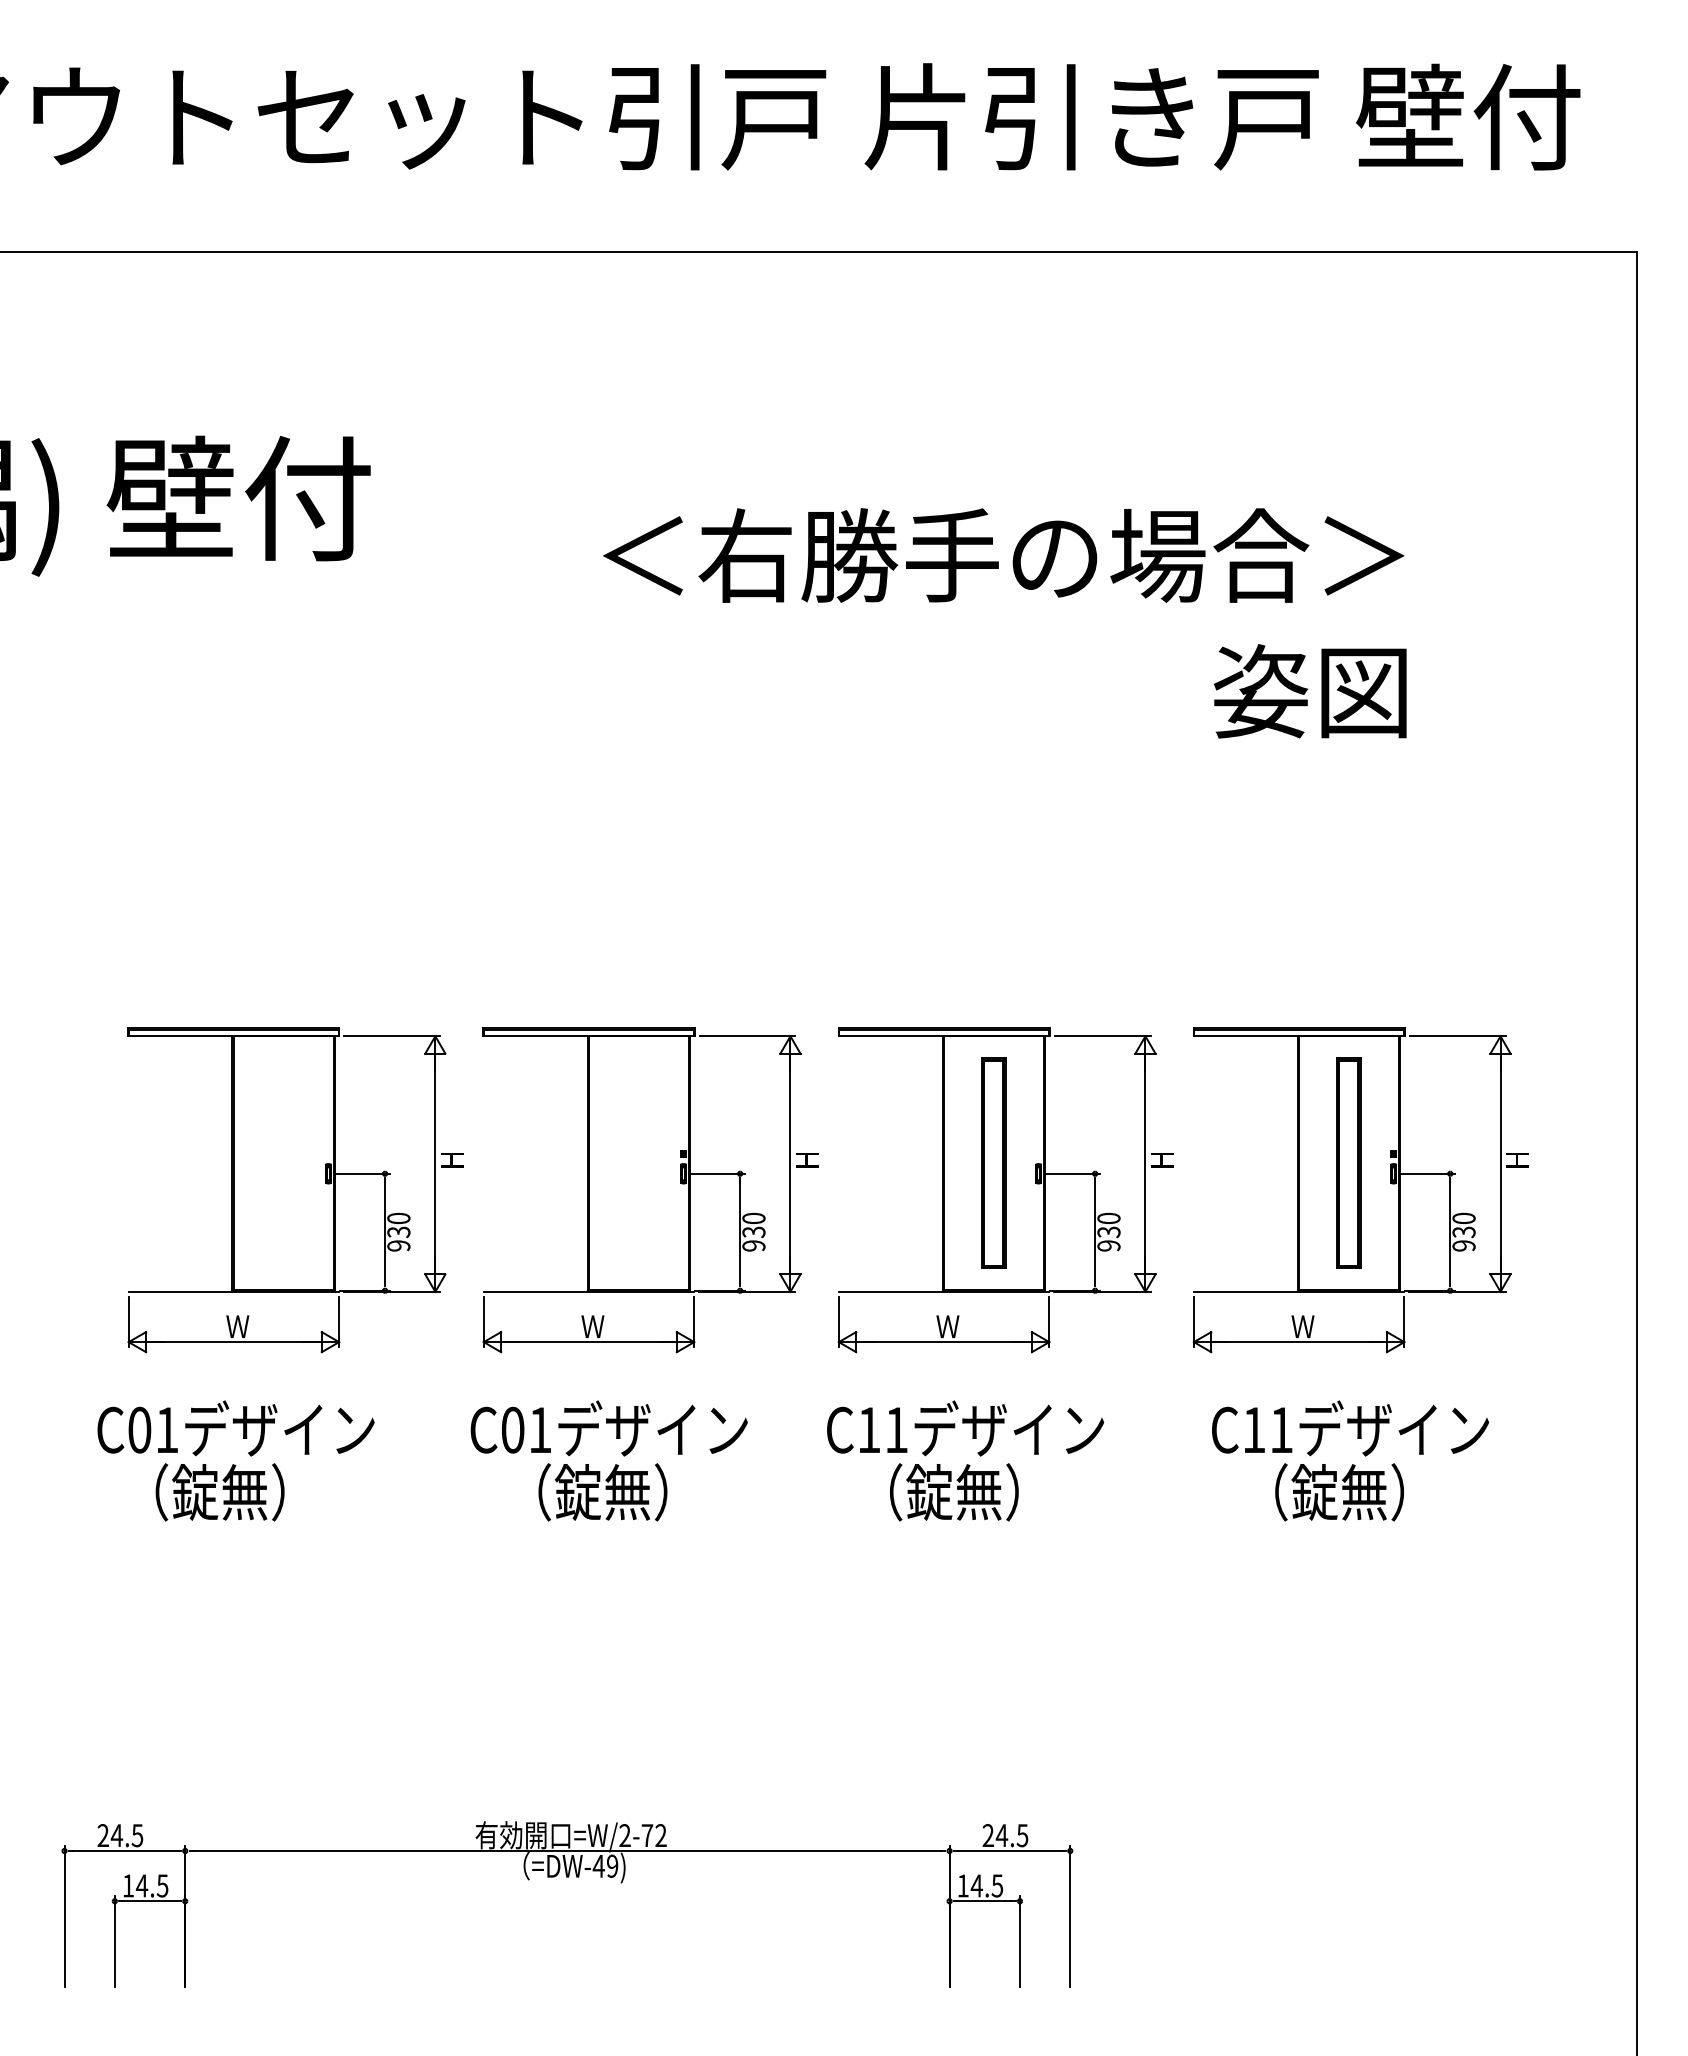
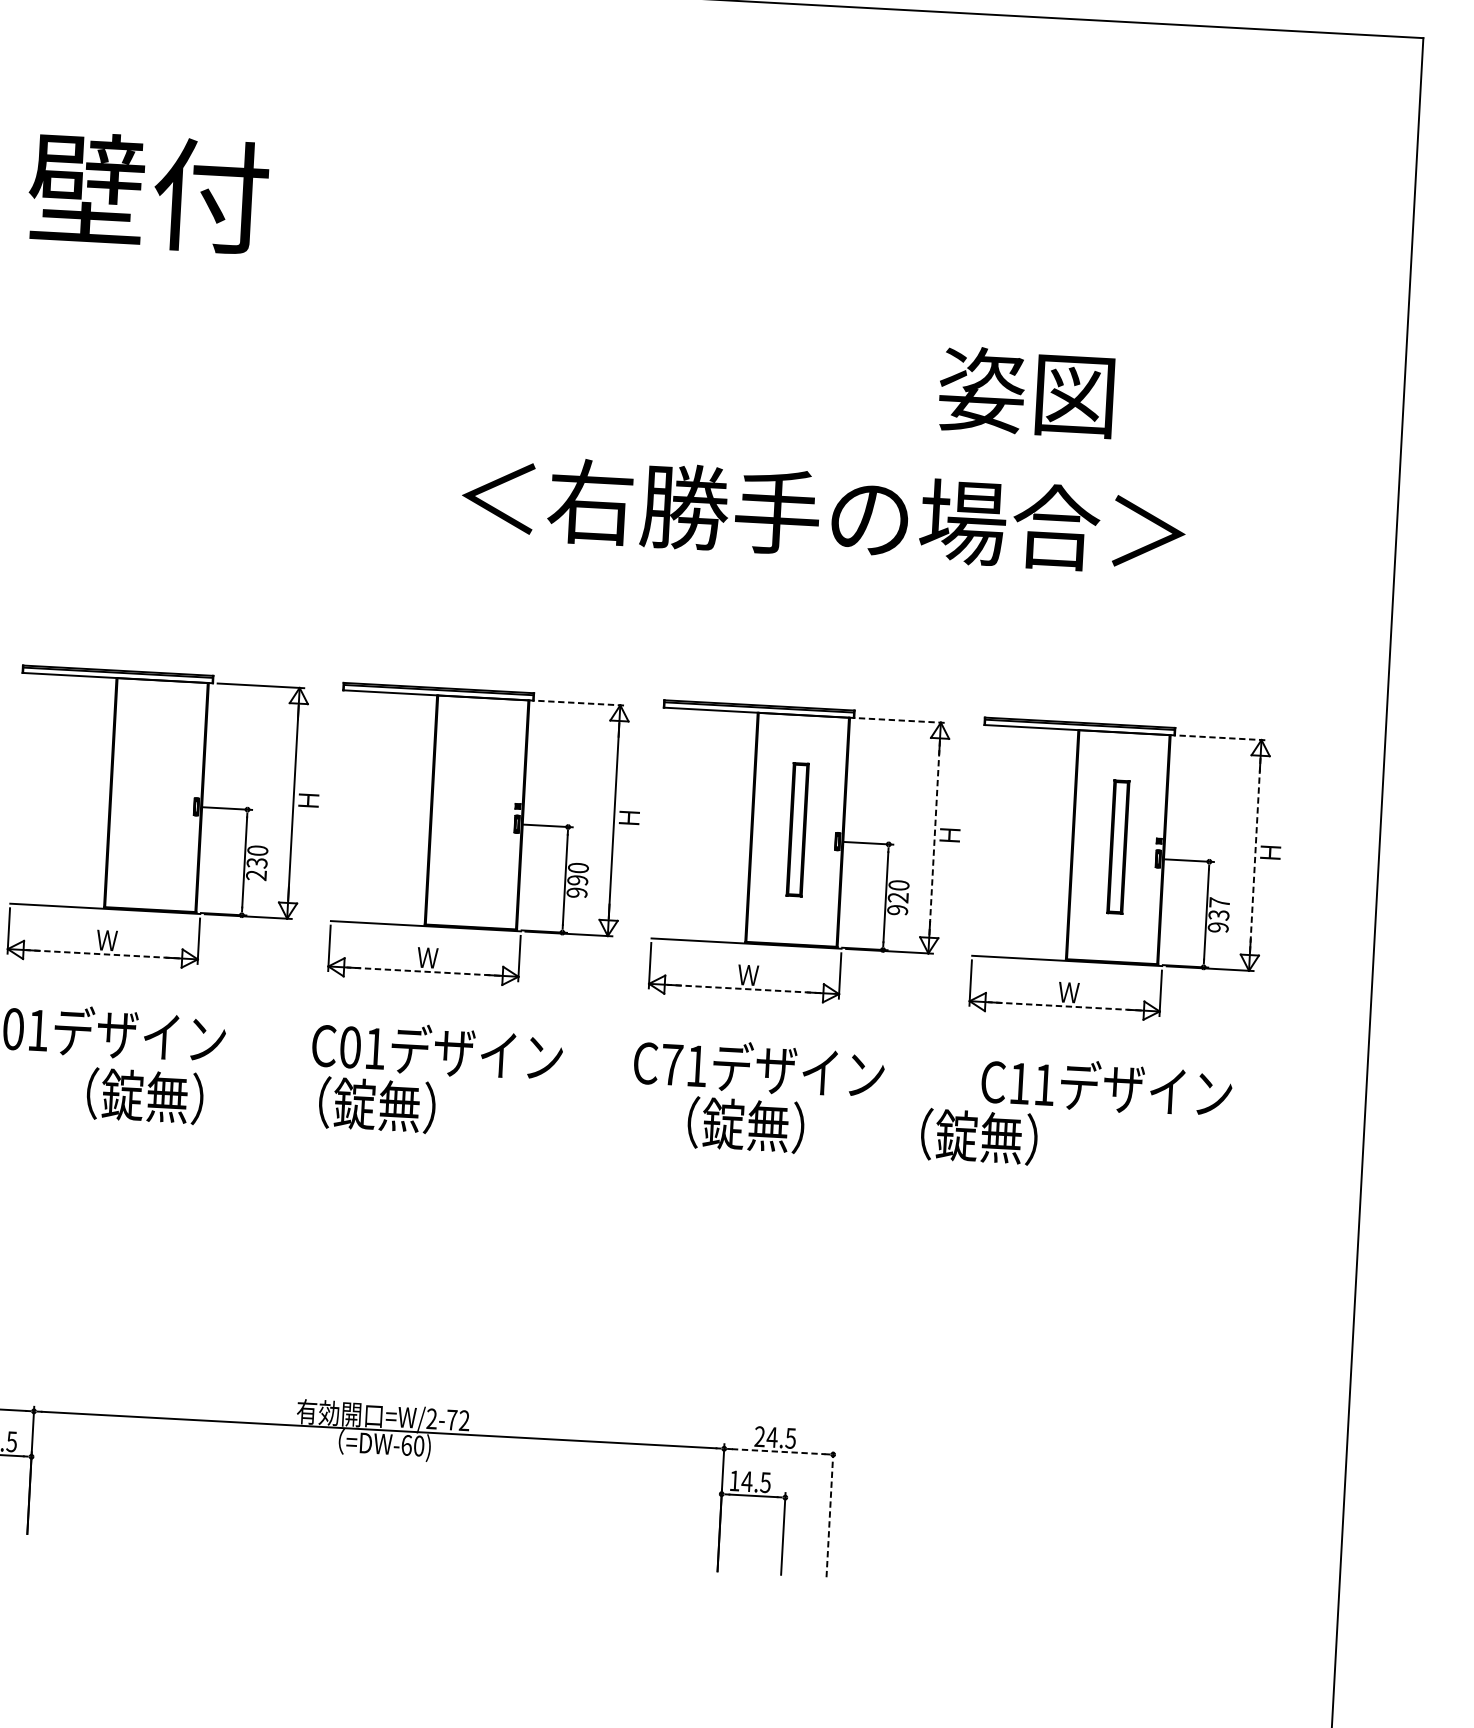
text: (1003, 555) -> (823, 514), moved
text: (1310, 691) -> (1026, 392), moved
line: (747, 1036) -> (581, 703), solid -> dashed
line: (1102, 1036) -> (902, 720), solid -> dashed
line: (1457, 1036) -> (1222, 738), solid -> dashed
part: (993, 1162) -> (797, 829), size x0.7
part: (1348, 1162) -> (1118, 846), size x0.7
line: (1145, 1164) -> (934, 838), solid -> dashed
line: (1500, 1164) -> (1255, 855), solid -> dashed
text: (1463, 1218) -> (1219, 902), 930 -> 937
text: (753, 1232) -> (577, 880), 930 -> 990
text: (1108, 1232) -> (897, 898), 930 -> 920
text: (398, 1245) -> (256, 875), 930 -> 230
line: (233, 1342) -> (102, 954), solid -> dashed
line: (588, 1342) -> (422, 971), solid -> dashed
line: (943, 1342) -> (743, 989), solid -> dashed
line: (1298, 1342) -> (1064, 1006), solid -> dashed
text: (869, 1429) -> (672, 1064), C11 -> C71
text: (219, 1492) -> (144, 1096), moved
text: (602, 1492) -> (376, 1105), moved
text: (1339, 1492) -> (979, 1136), moved
line: (1009, 1850) -> (778, 1451), solid -> dashed
text: (605, 1865) -> (412, 1445), =DW-49) -> =DW-60)
line: (1070, 1915) -> (830, 1512), solid -> dashed

